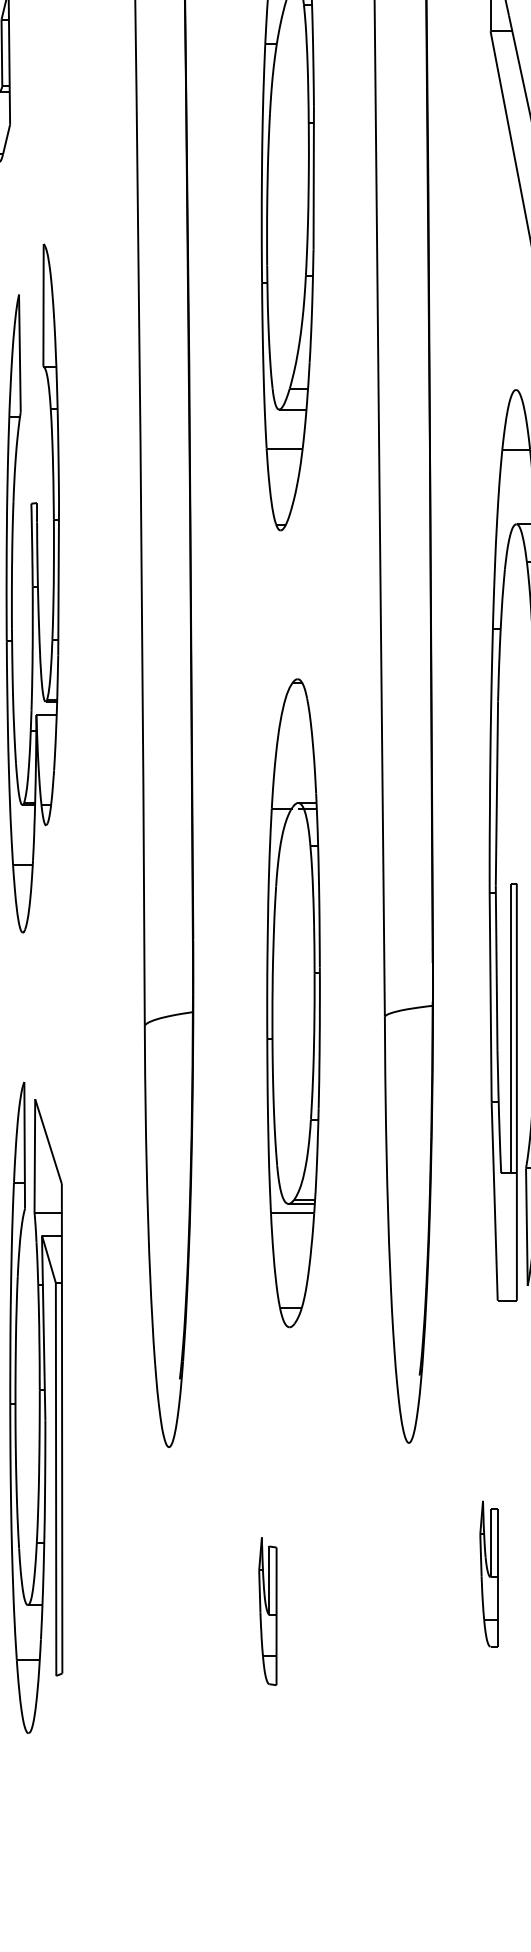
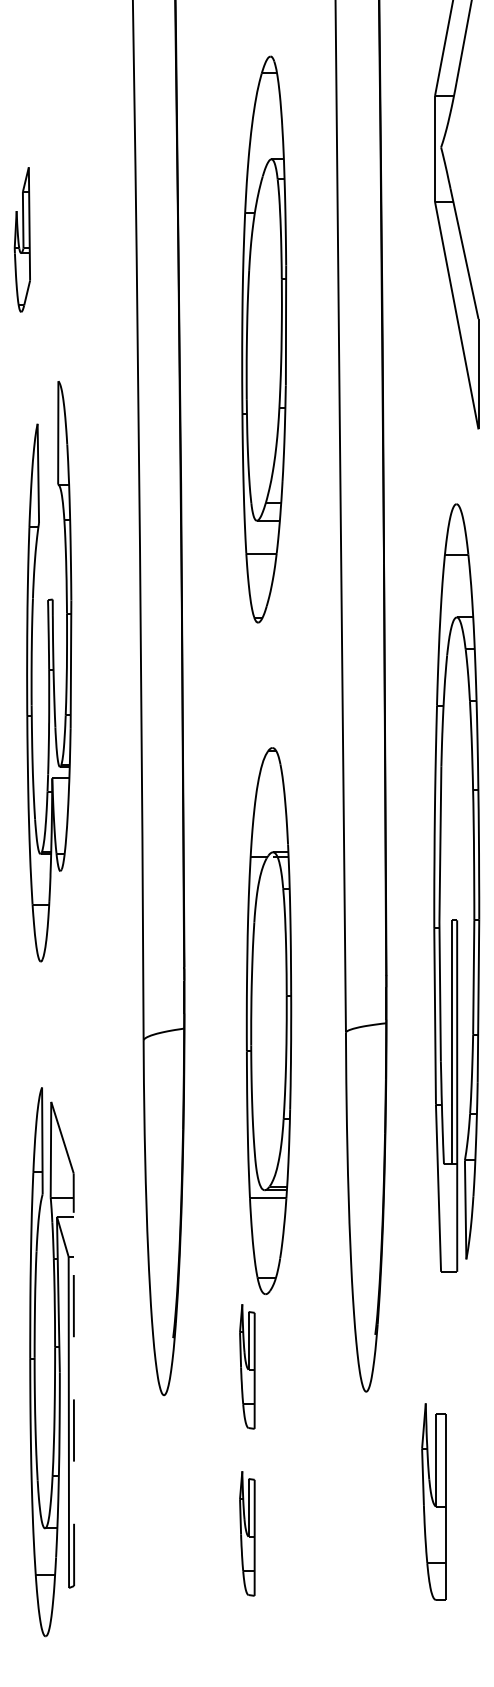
part: (268, 1413) -> (247, 1366), added
line: (61, 1428) -> (73, 1379), solid -> dashed
part: (488, 1574) -> (433, 1502), size x1.6

